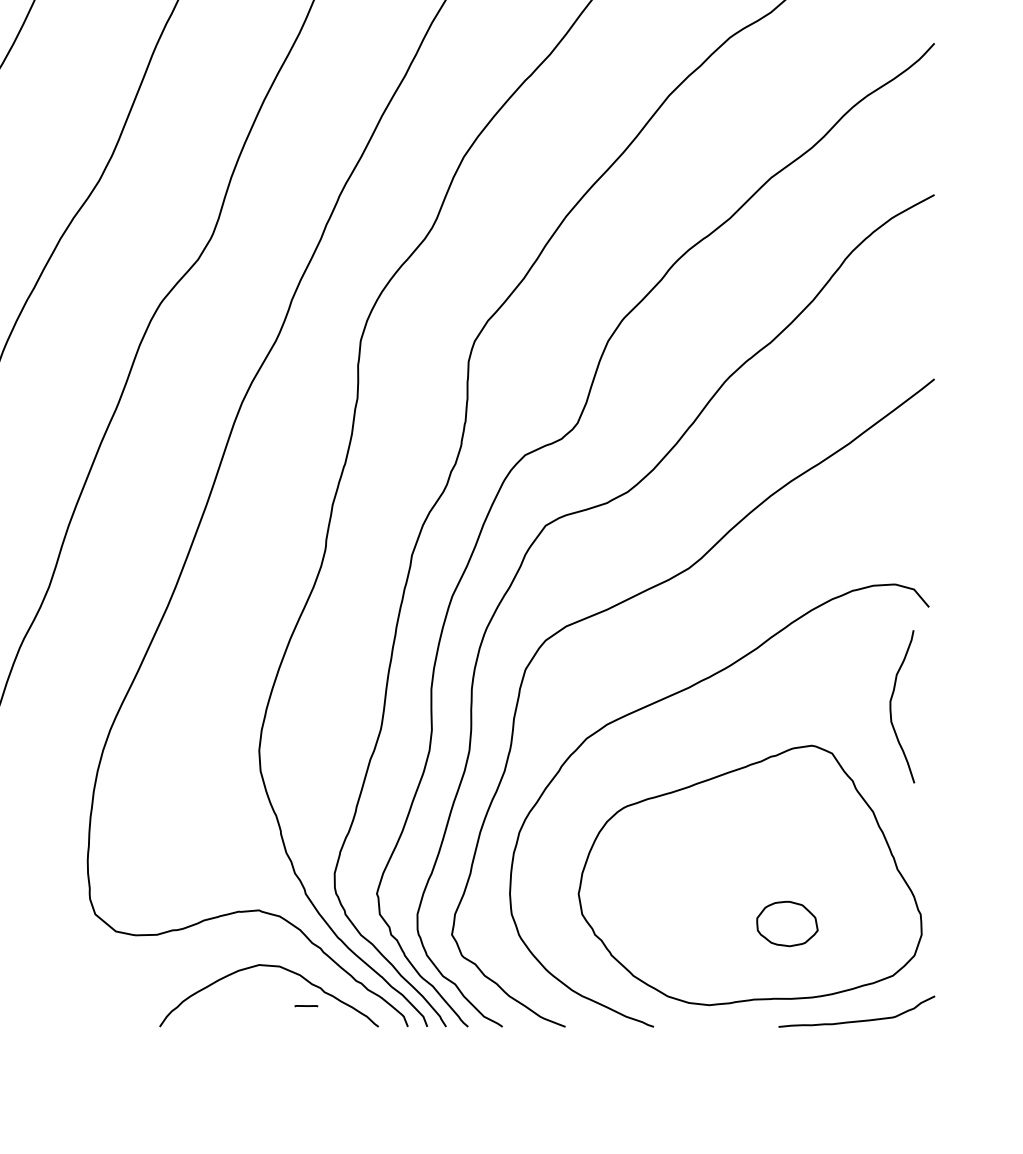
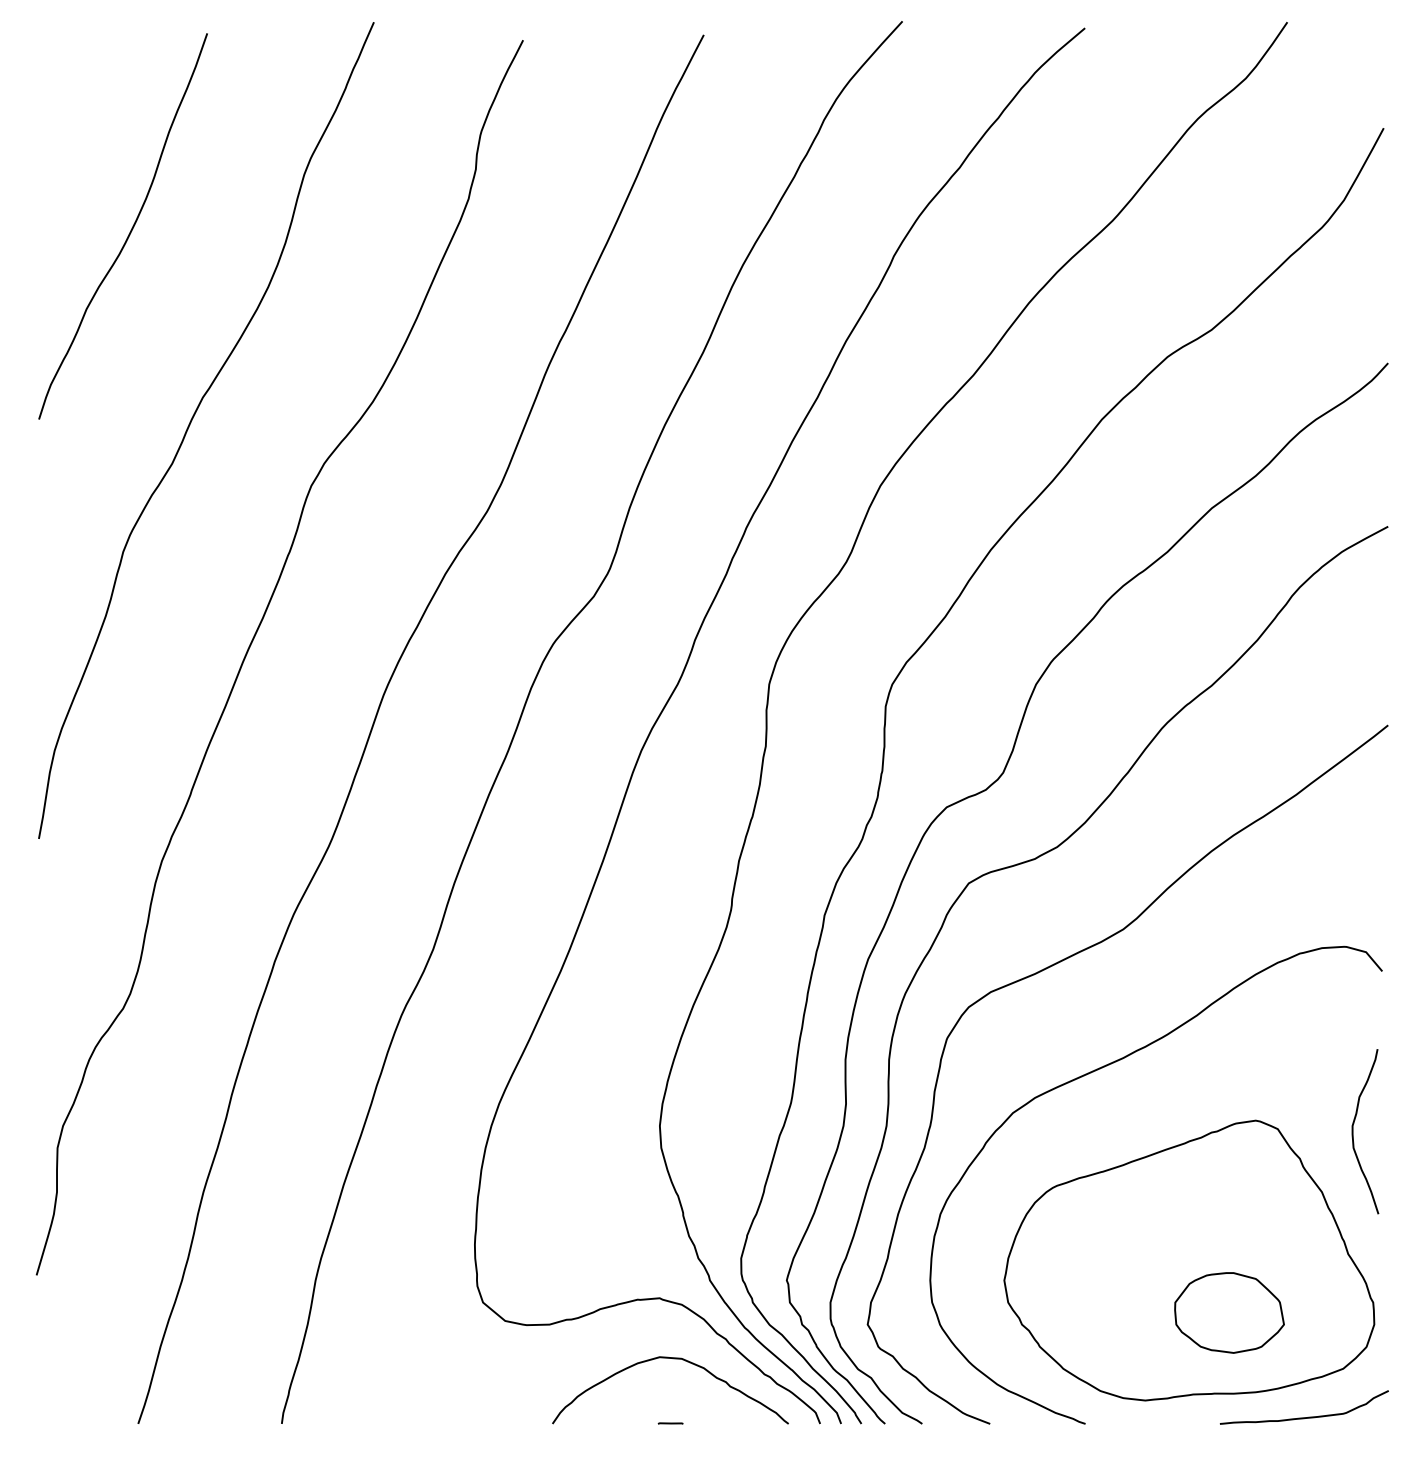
curve: (891, 706) -> (1353, 1131), moved
part: (787, 923) -> (1229, 1312), size x1.67
line: (306, 1006) -> (670, 1423), moved

